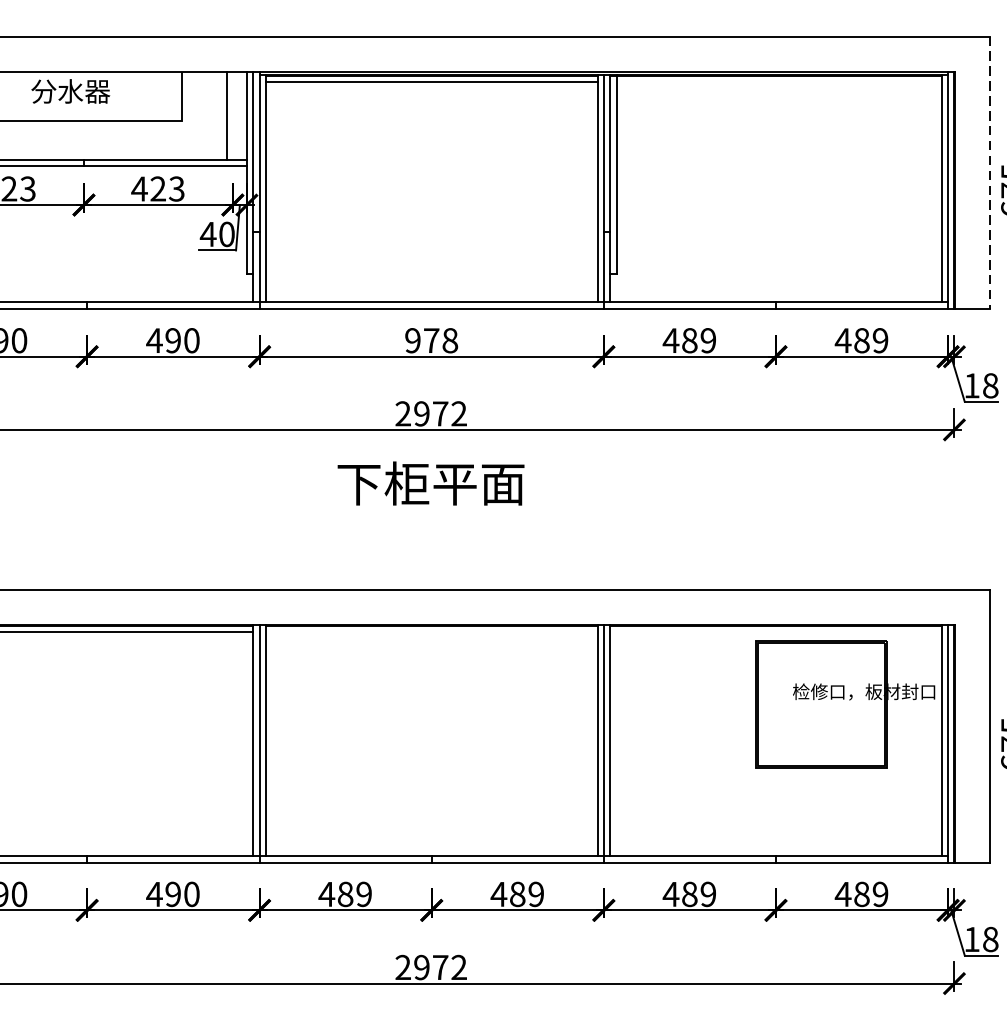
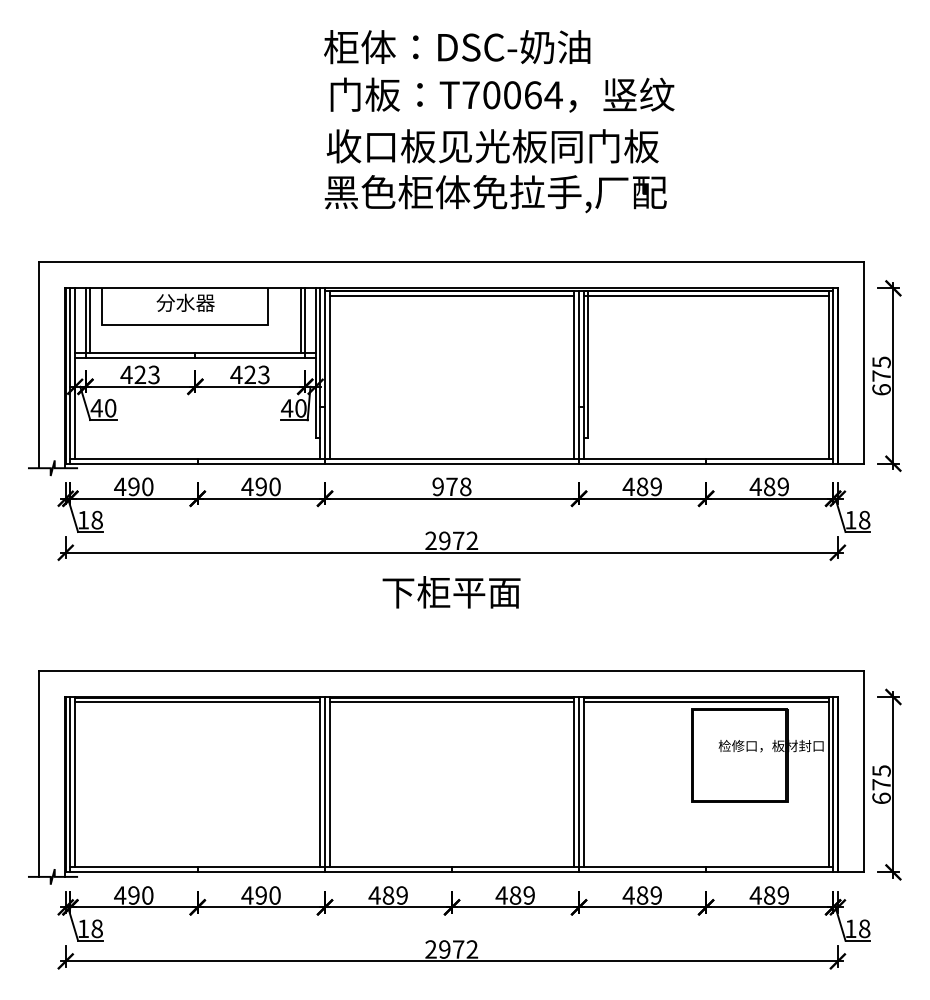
line: (775, 82) -> (705, 296), added
line: (233, 117) -> (305, 322), added
line: (990, 173) -> (864, 363), dashed -> solid
line: (430, 632) -> (451, 702), added
line: (775, 632) -> (705, 702), added

